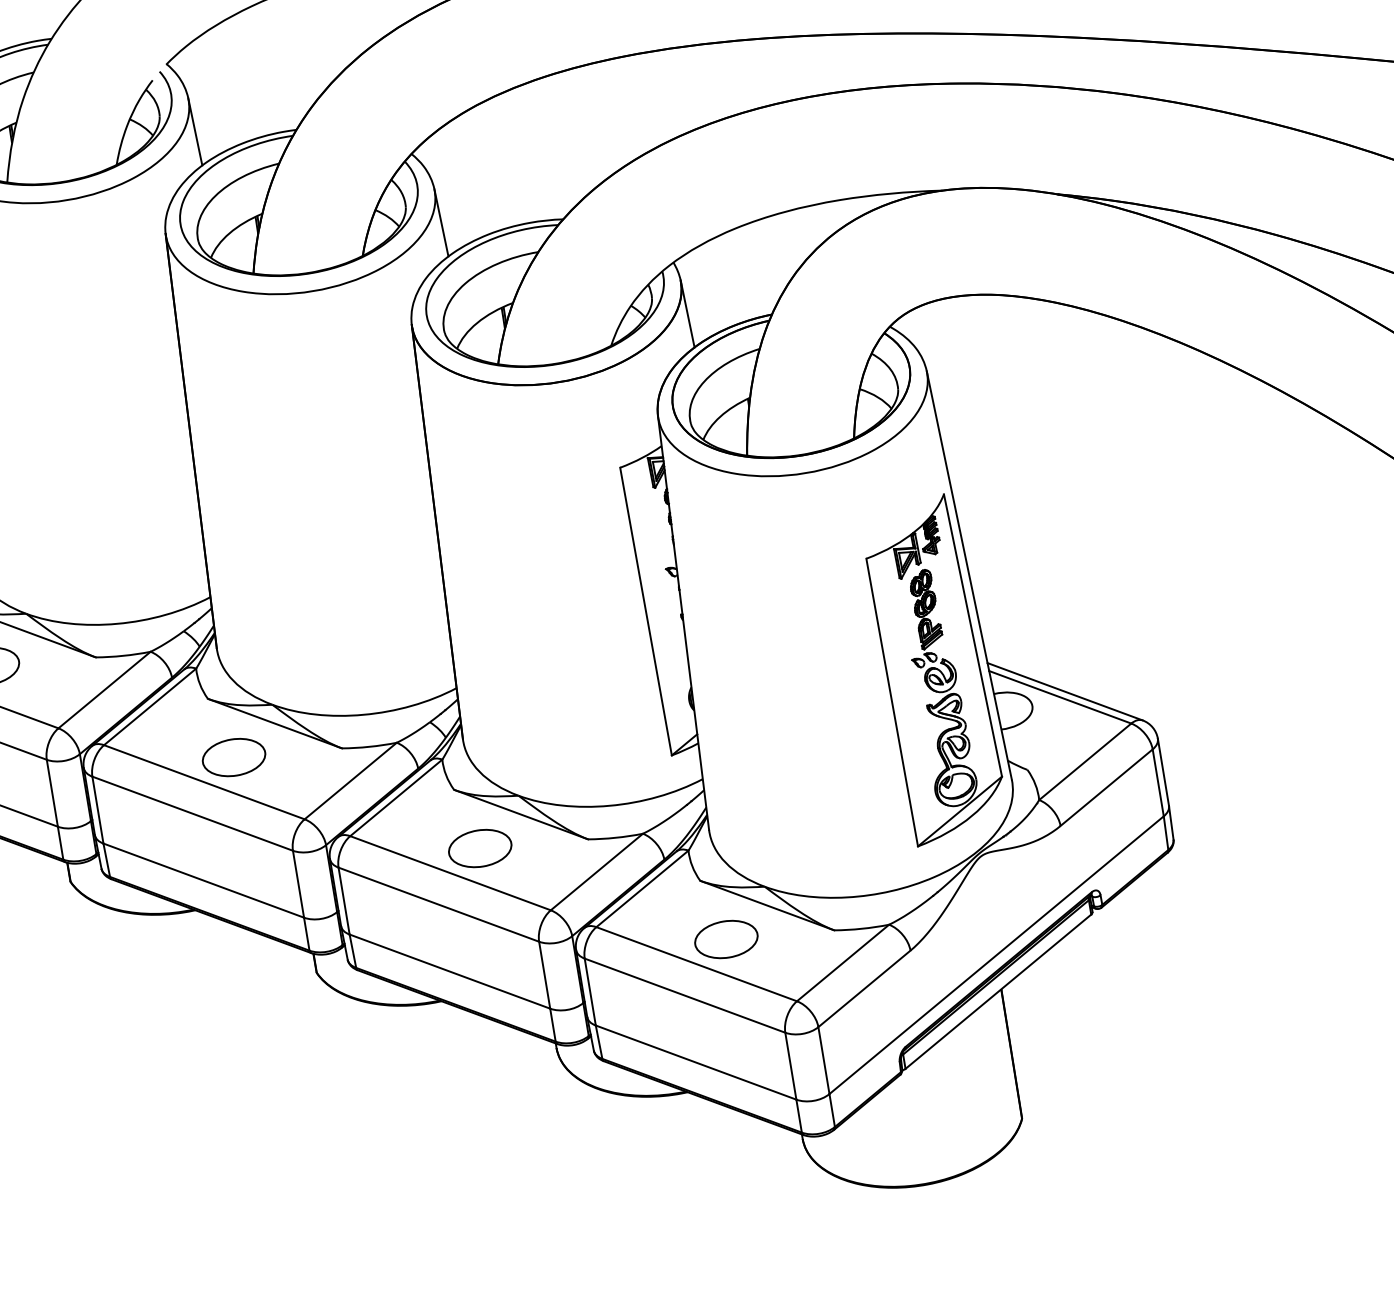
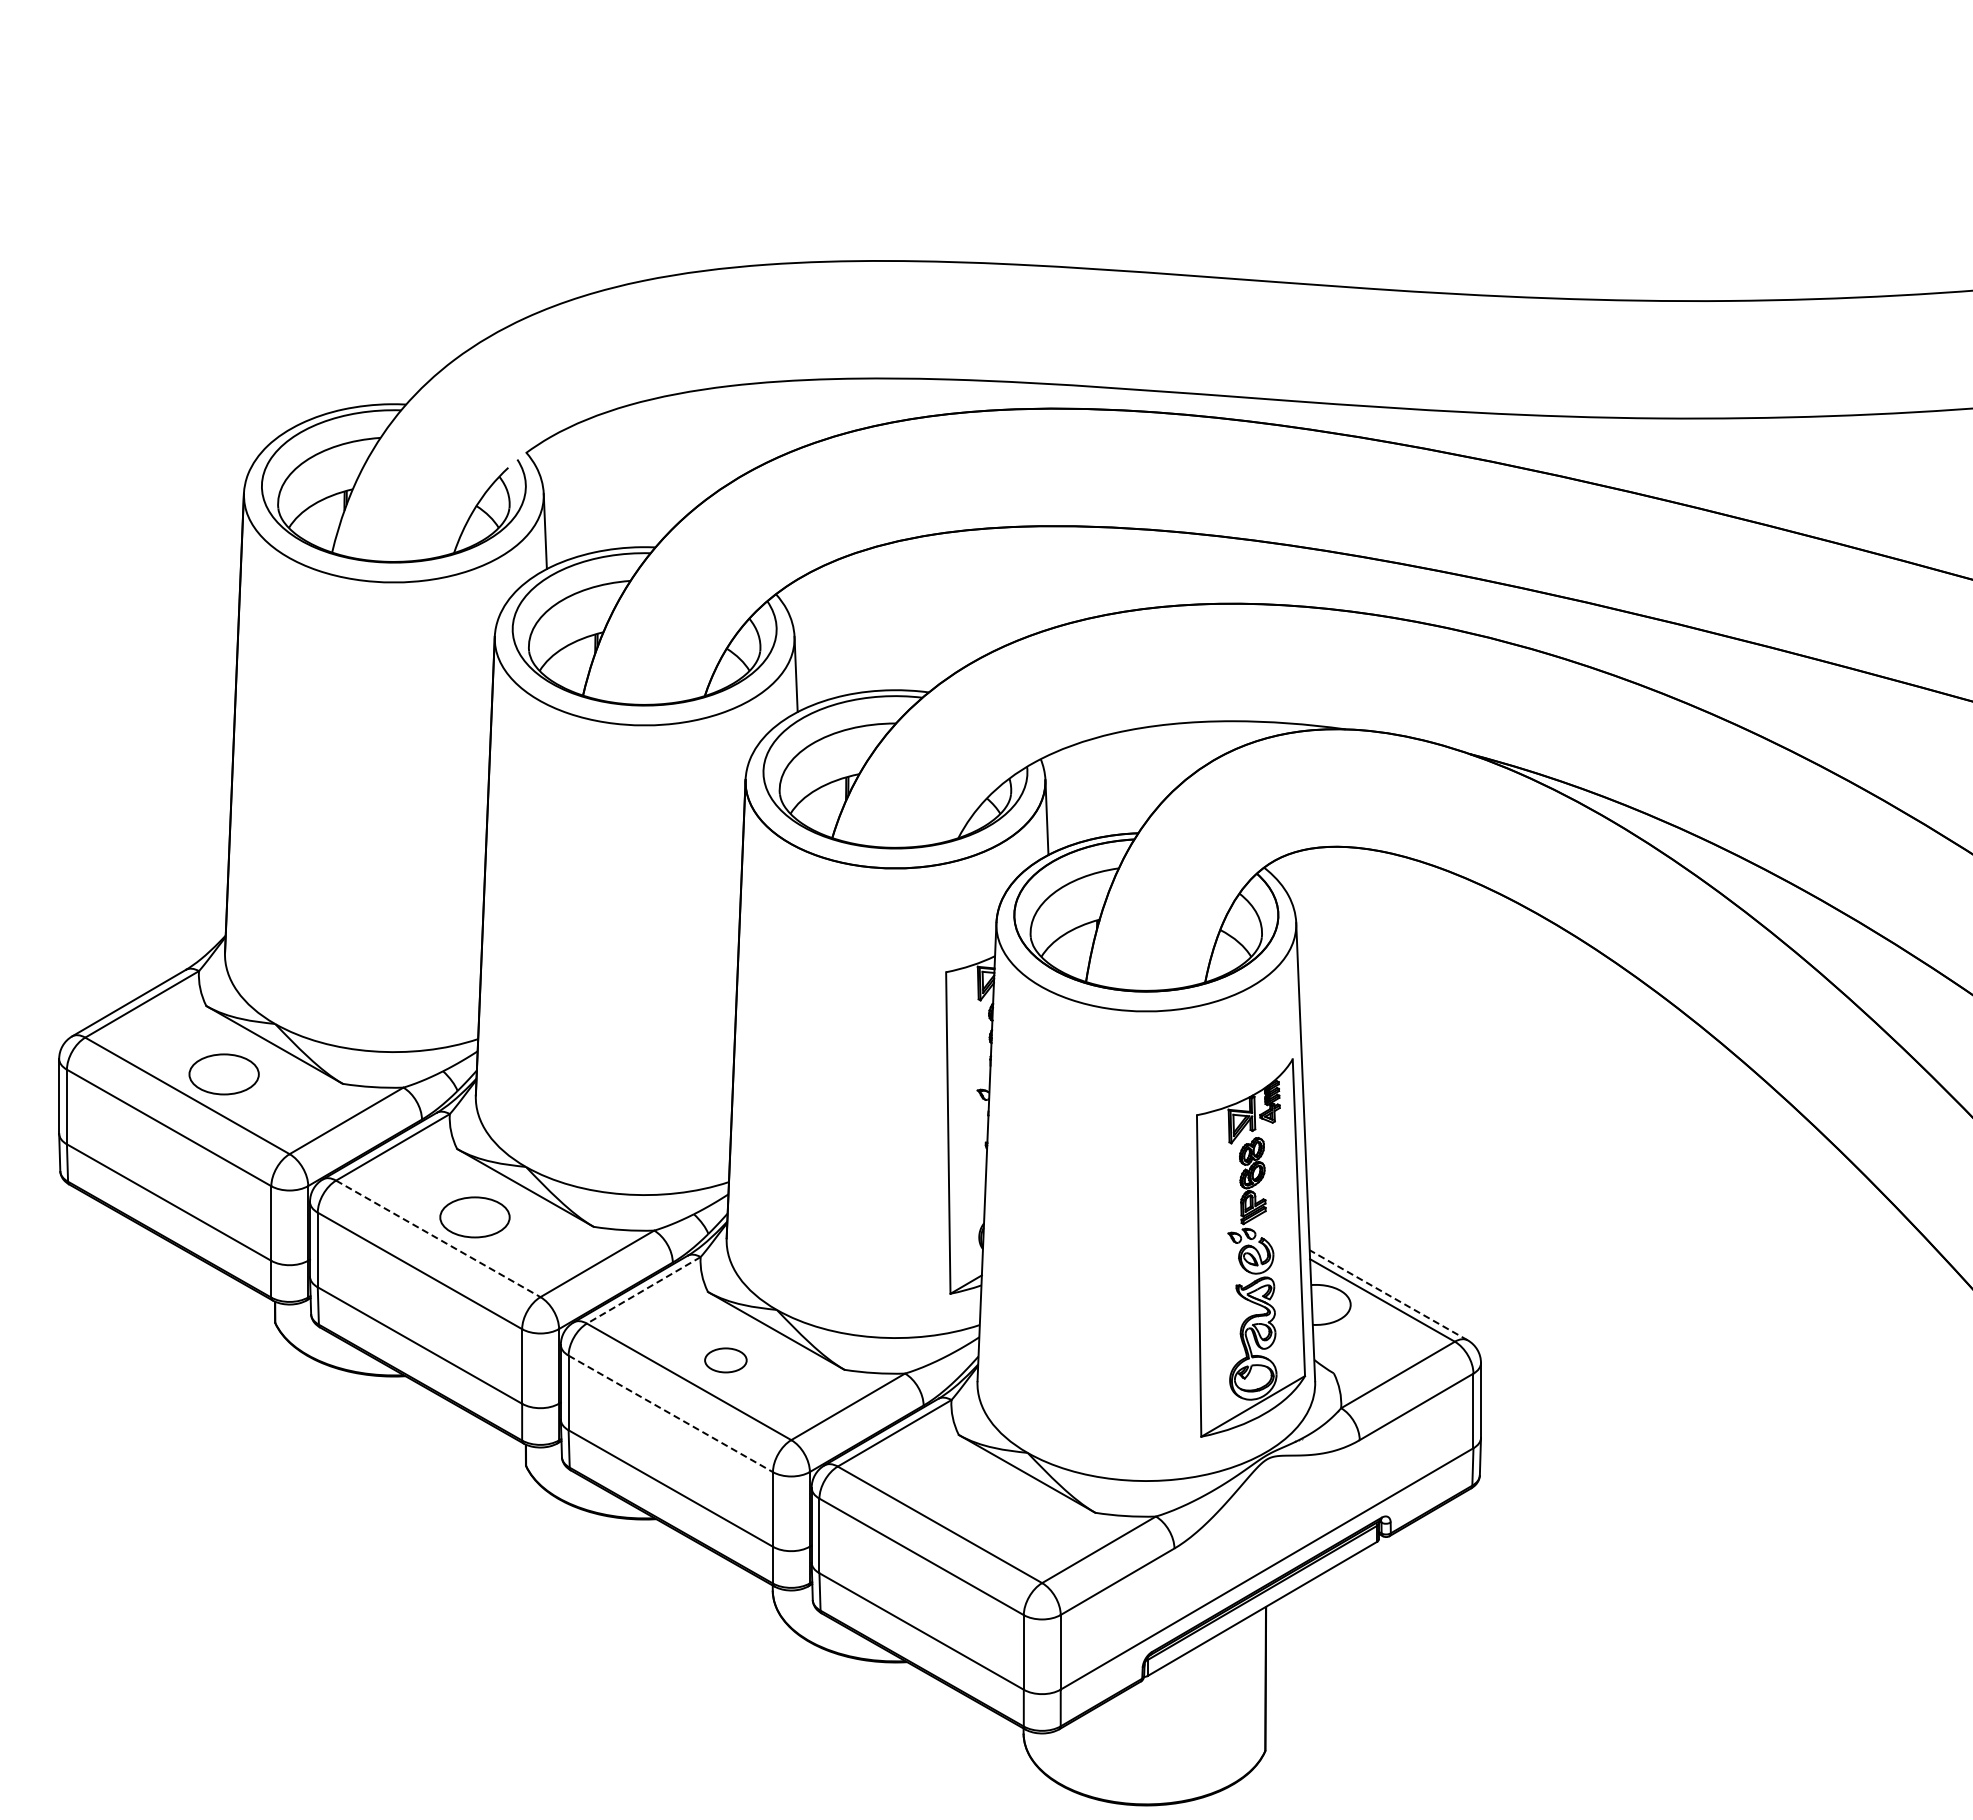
line: (1064, 691) -> (1388, 1295), solid -> dashed
line: (204, 781) -> (438, 1238), solid -> dashed
line: (396, 798) -> (643, 1290), solid -> dashed
part: (479, 848) -> (725, 1360), size x0.6
line: (438, 904) -> (670, 1413), solid -> dashed
part: (726, 939) -> (976, 1503), removed

